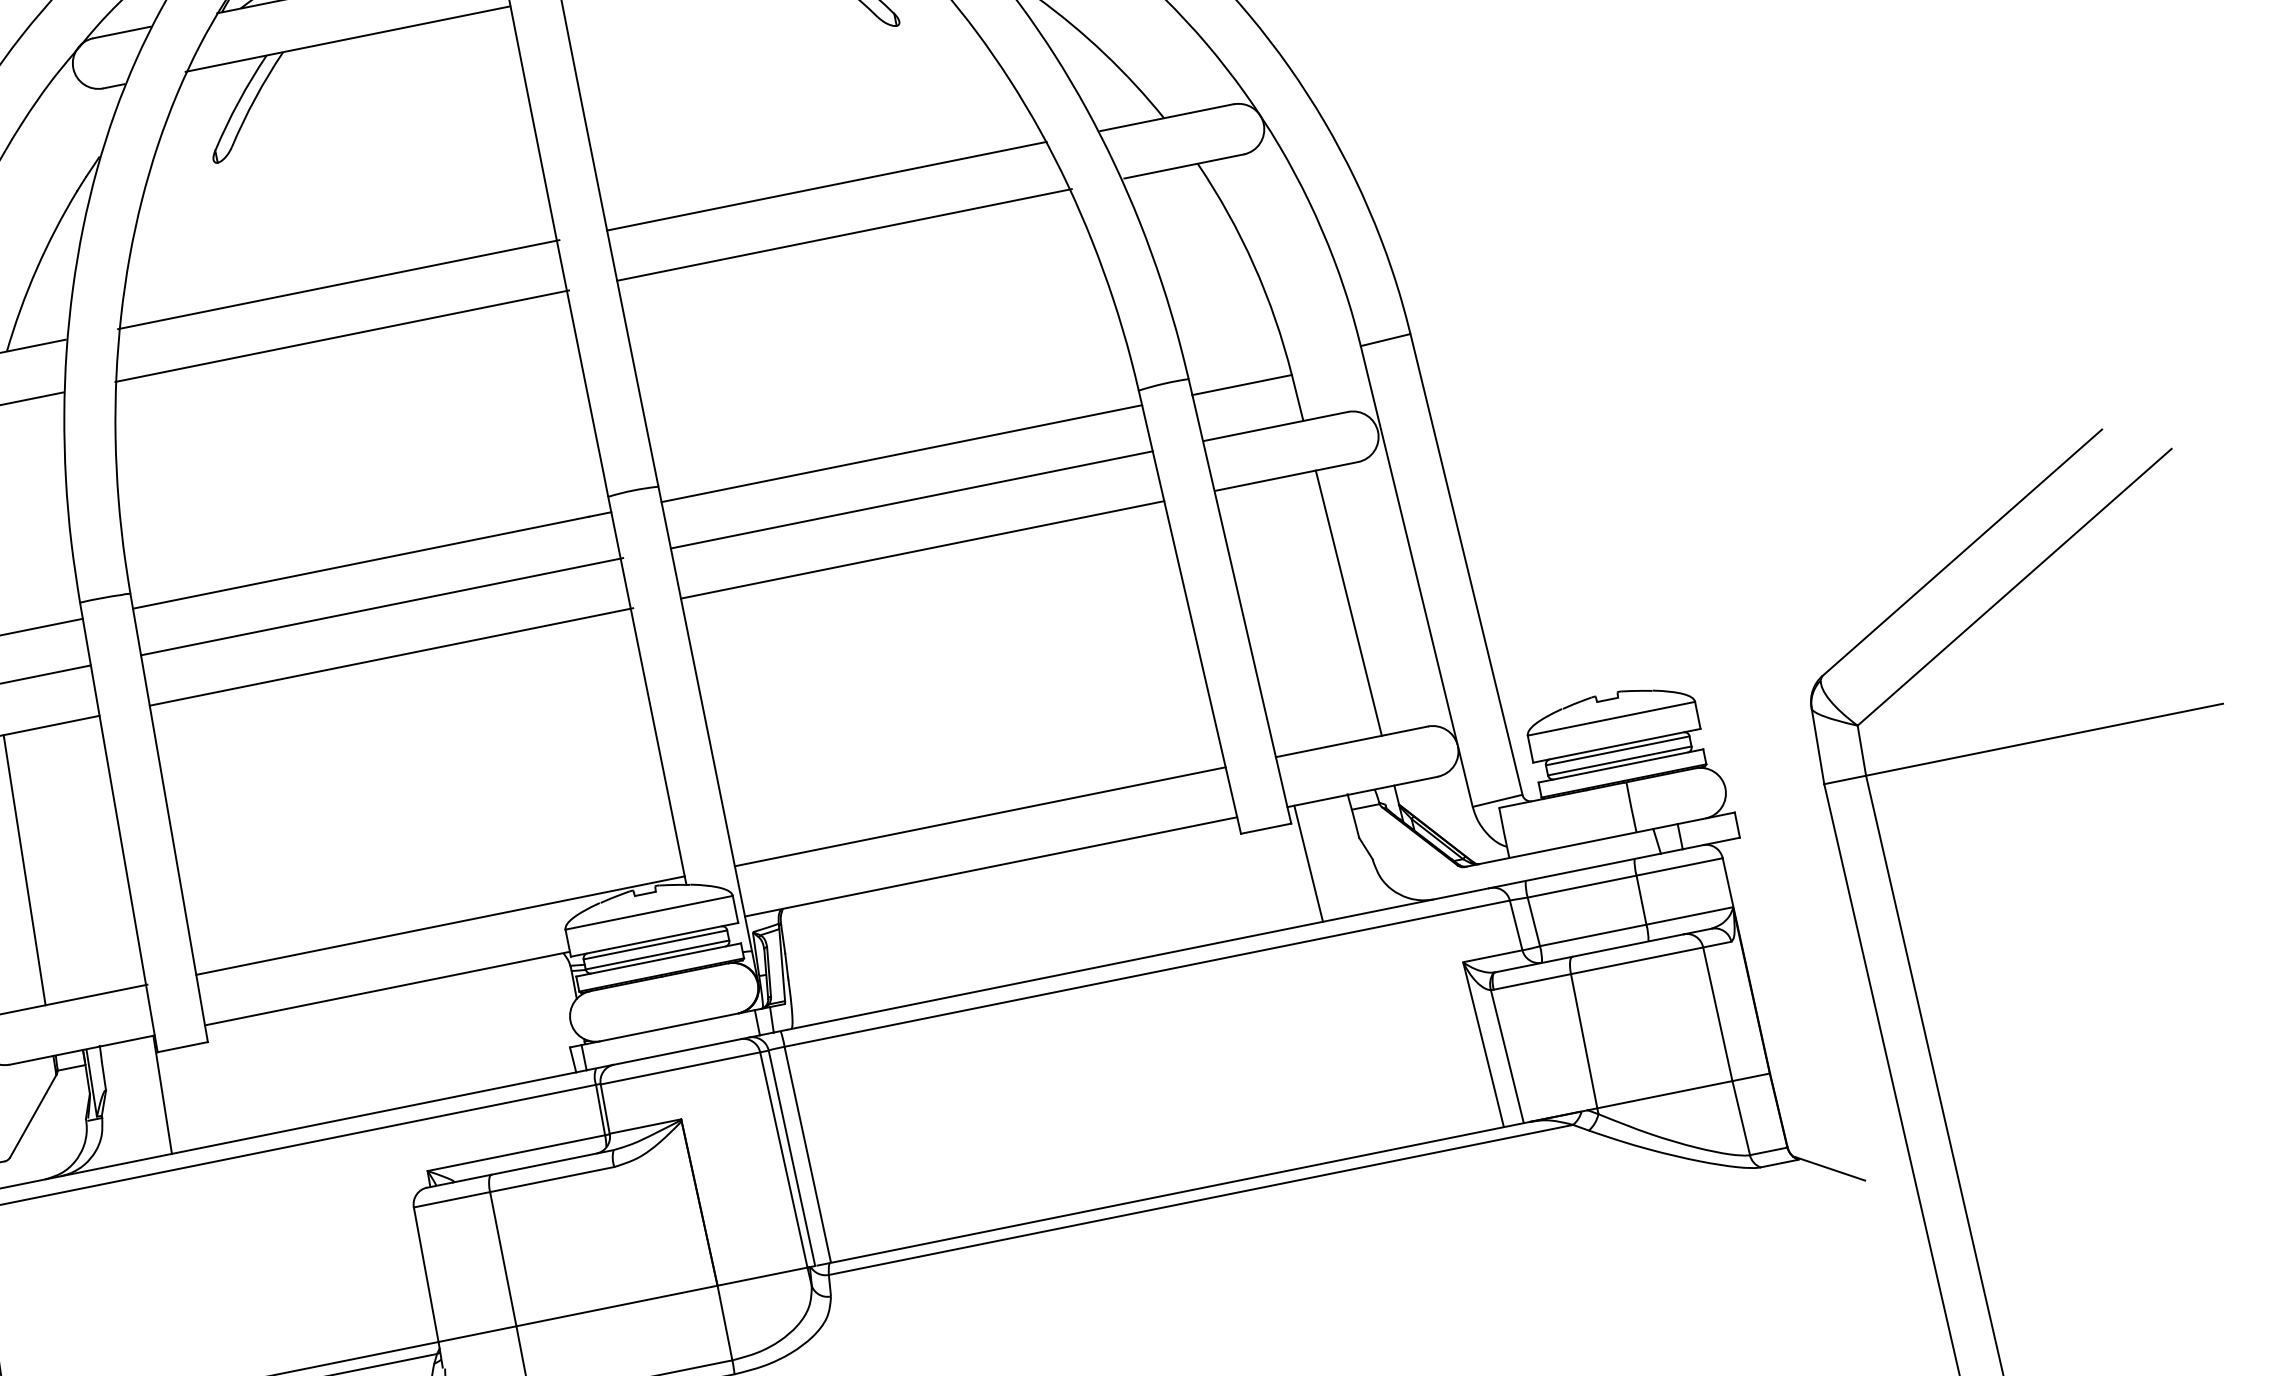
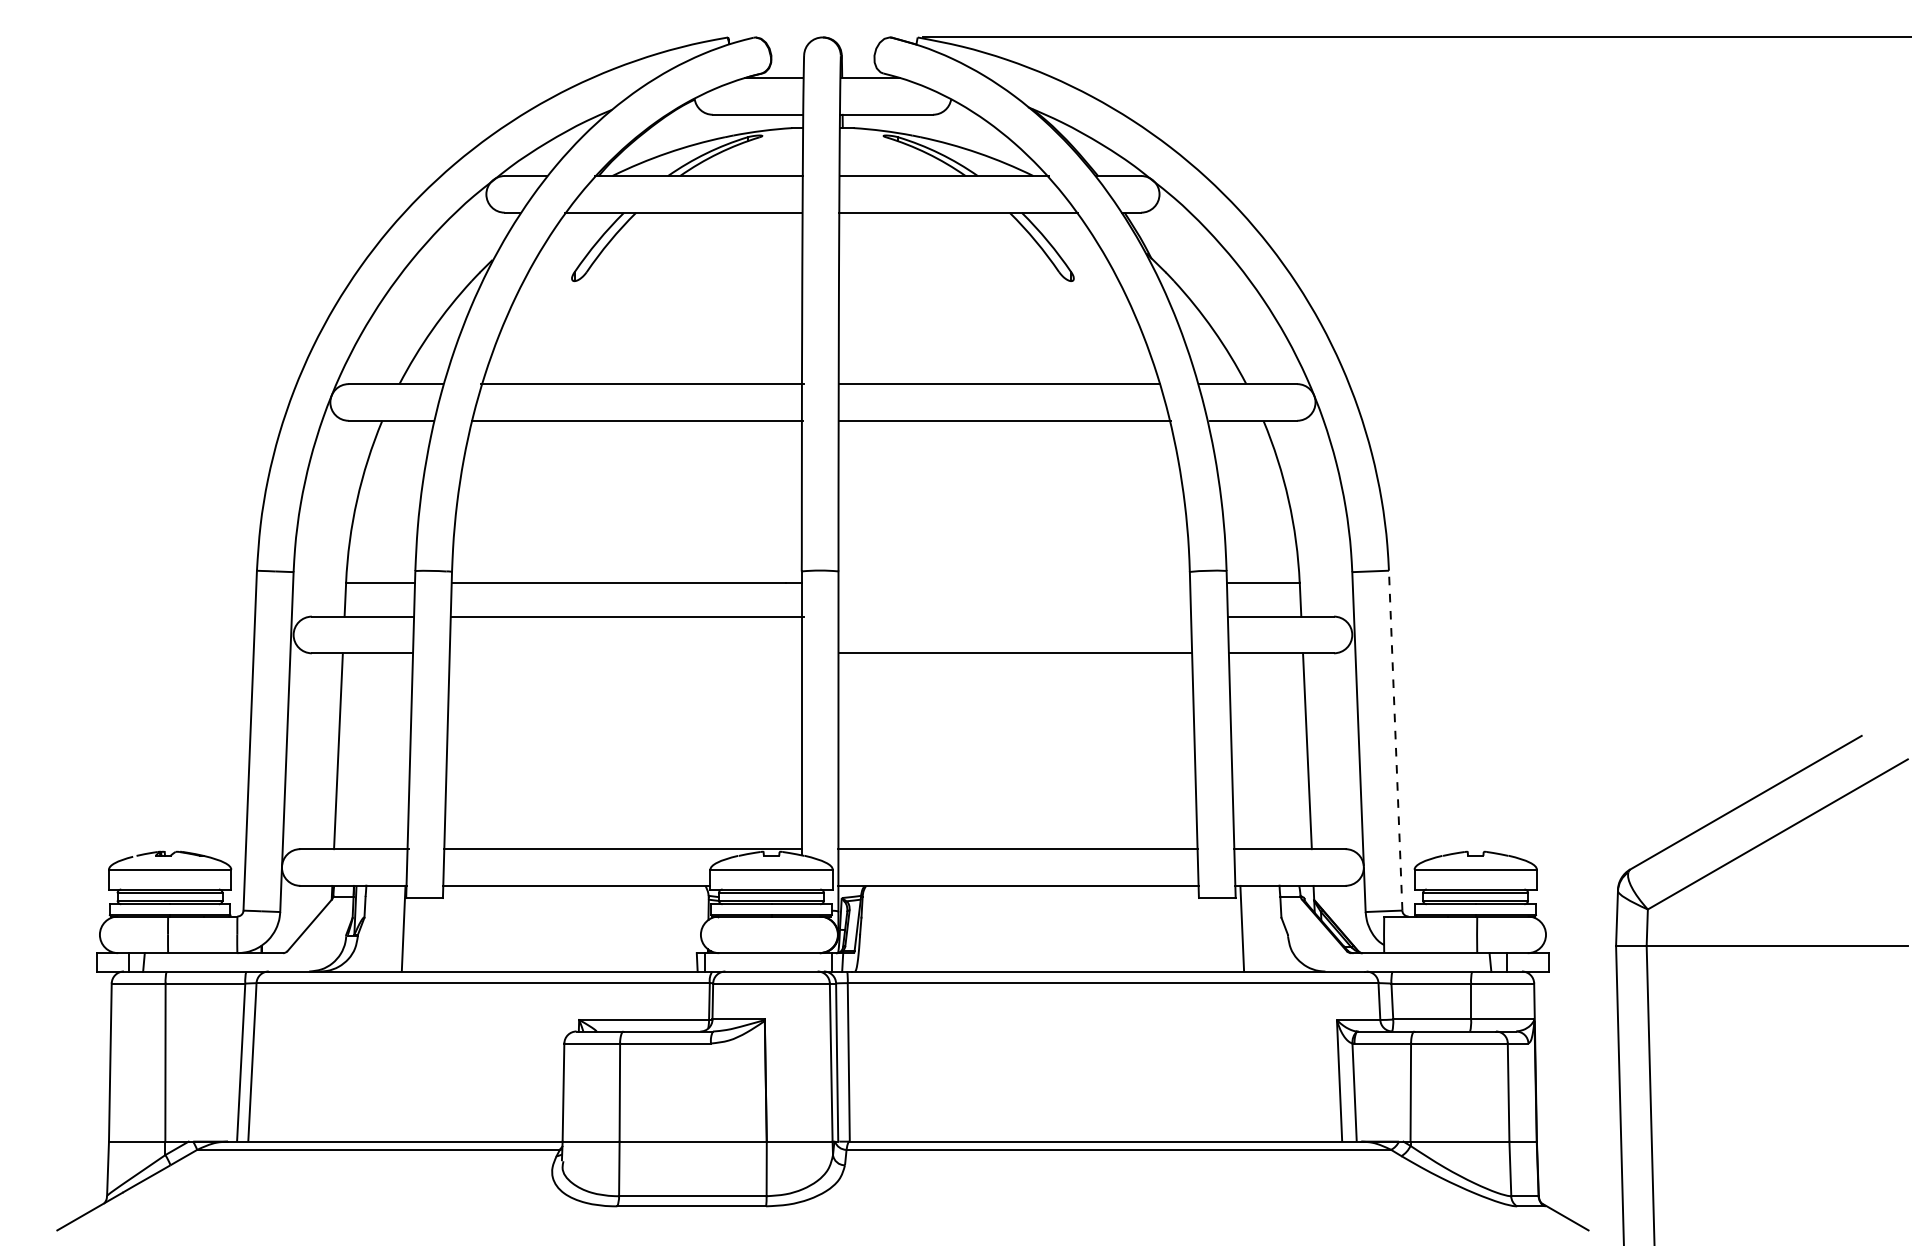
line: (902, 453) -> (1014, 582), removed
line: (911, 499) -> (1014, 616), removed
line: (1466, 564) -> (1395, 740), solid -> dashed
line: (391, 657) -> (626, 653), removed

